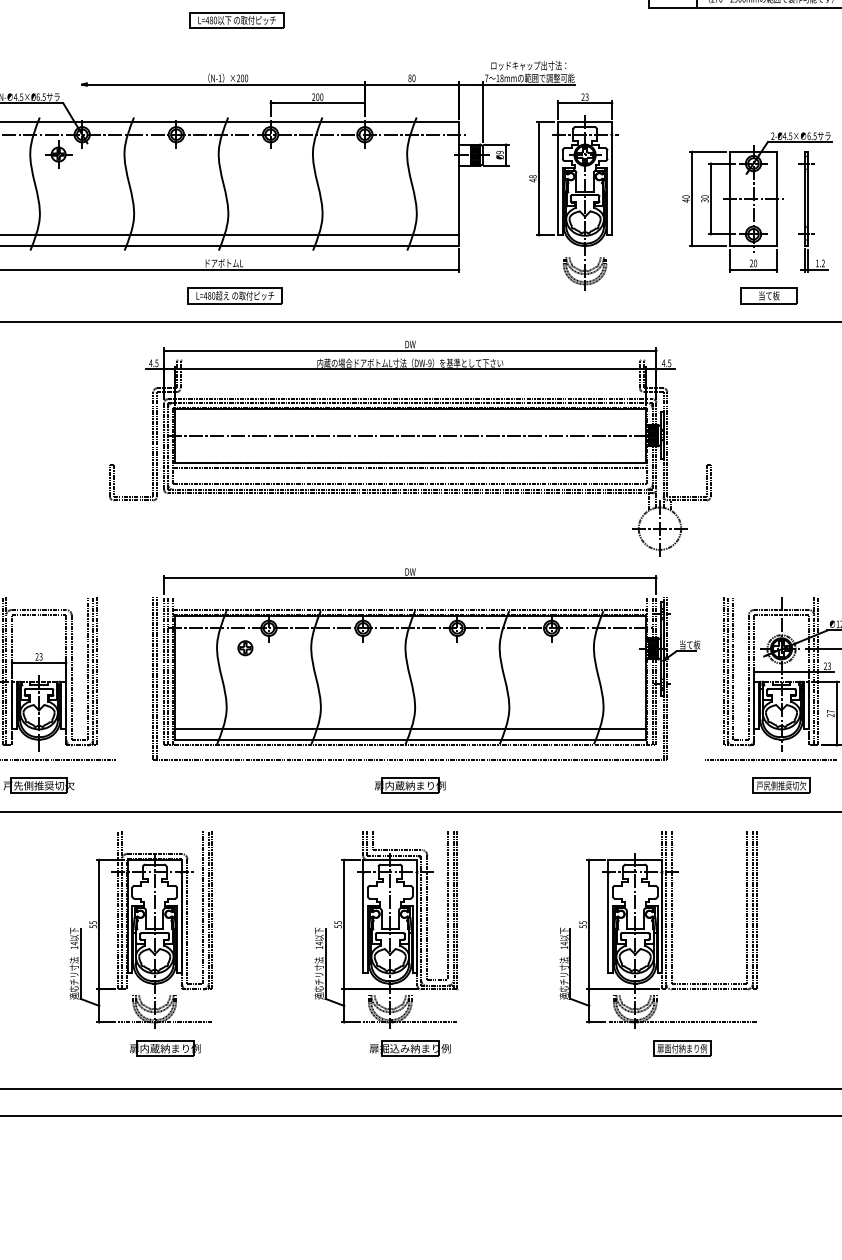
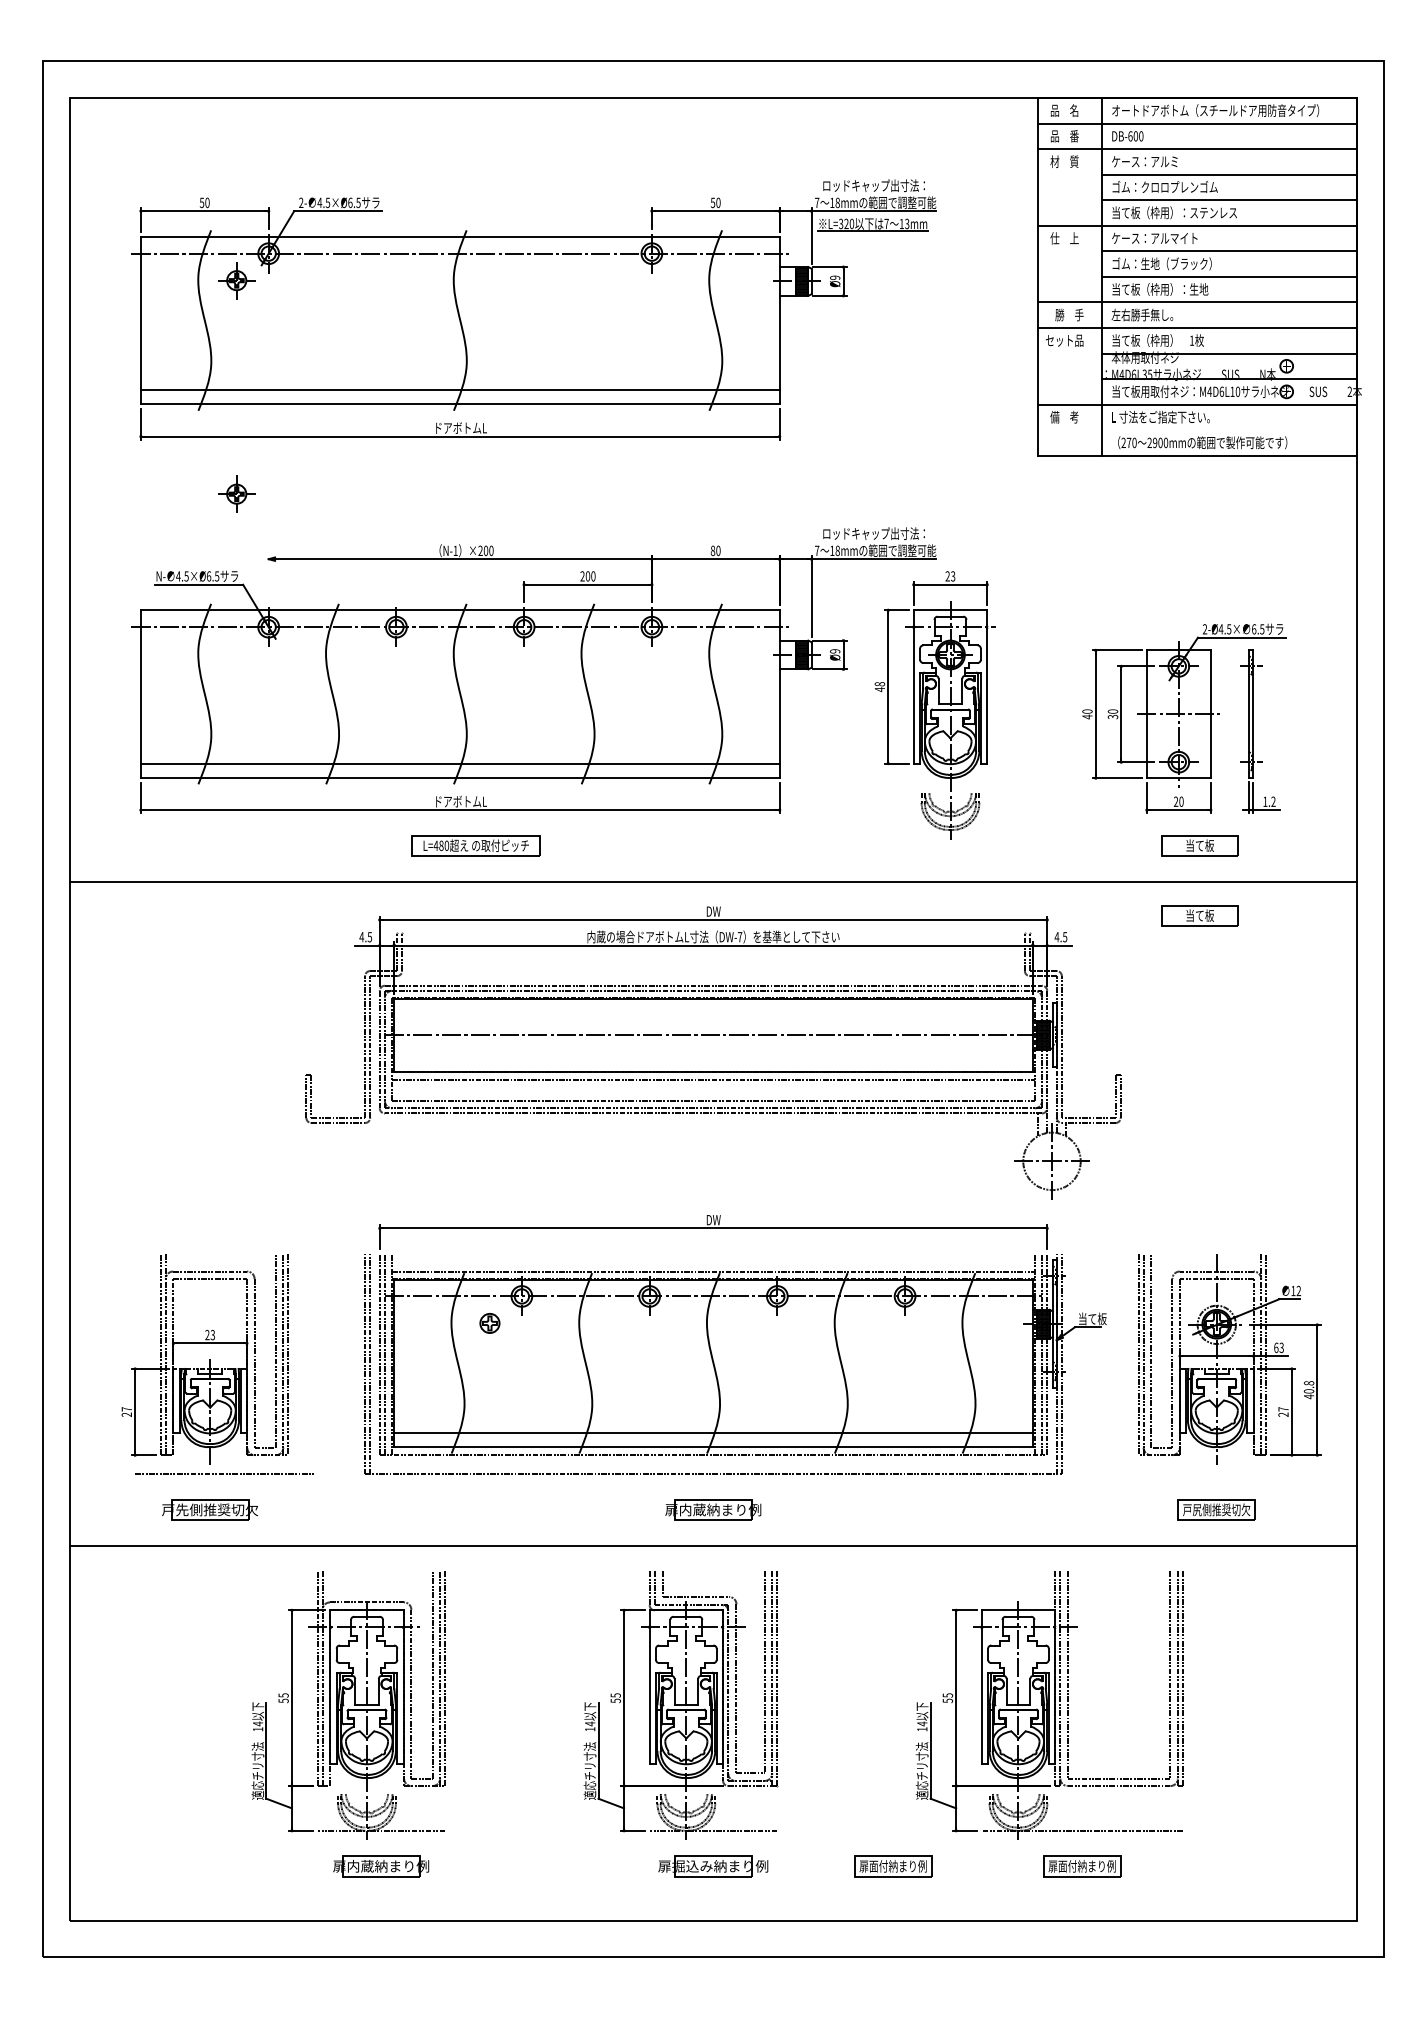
part: (236, 20) -> (478, 472), removed
part: (58, 154) -> (236, 493), moved
part: (768, 347) -> (1199, 915), added
text: (429, 363) -> (739, 937), DW-9 -> DW-7
text: (825, 666) -> (1276, 1347), 23 -> 63
line: (770, 759) -> (1202, 1474), removed
part: (543, 1048) -> (893, 1866), added

